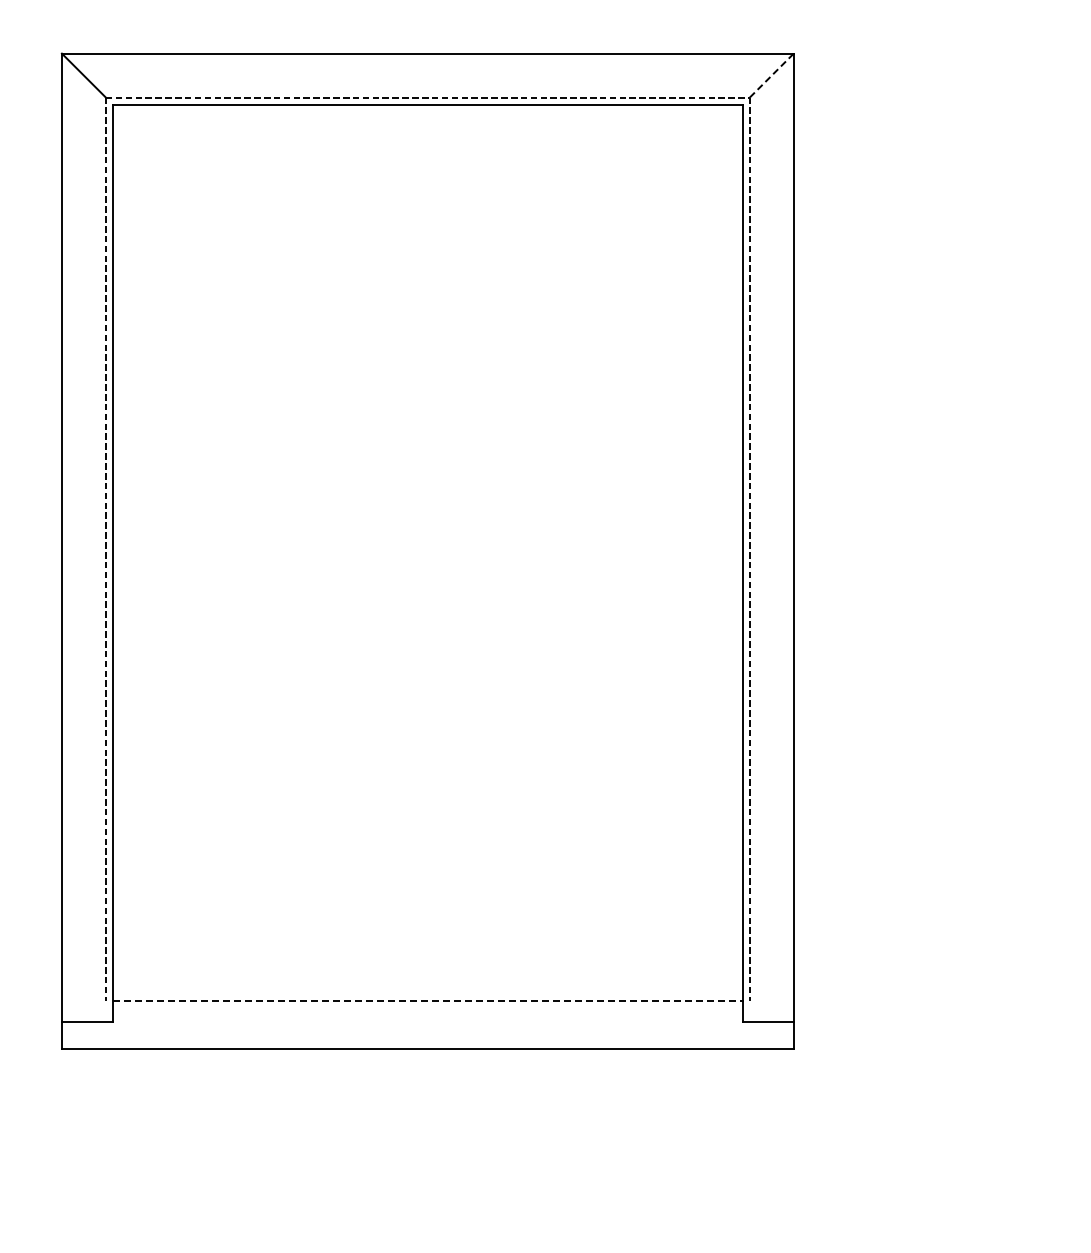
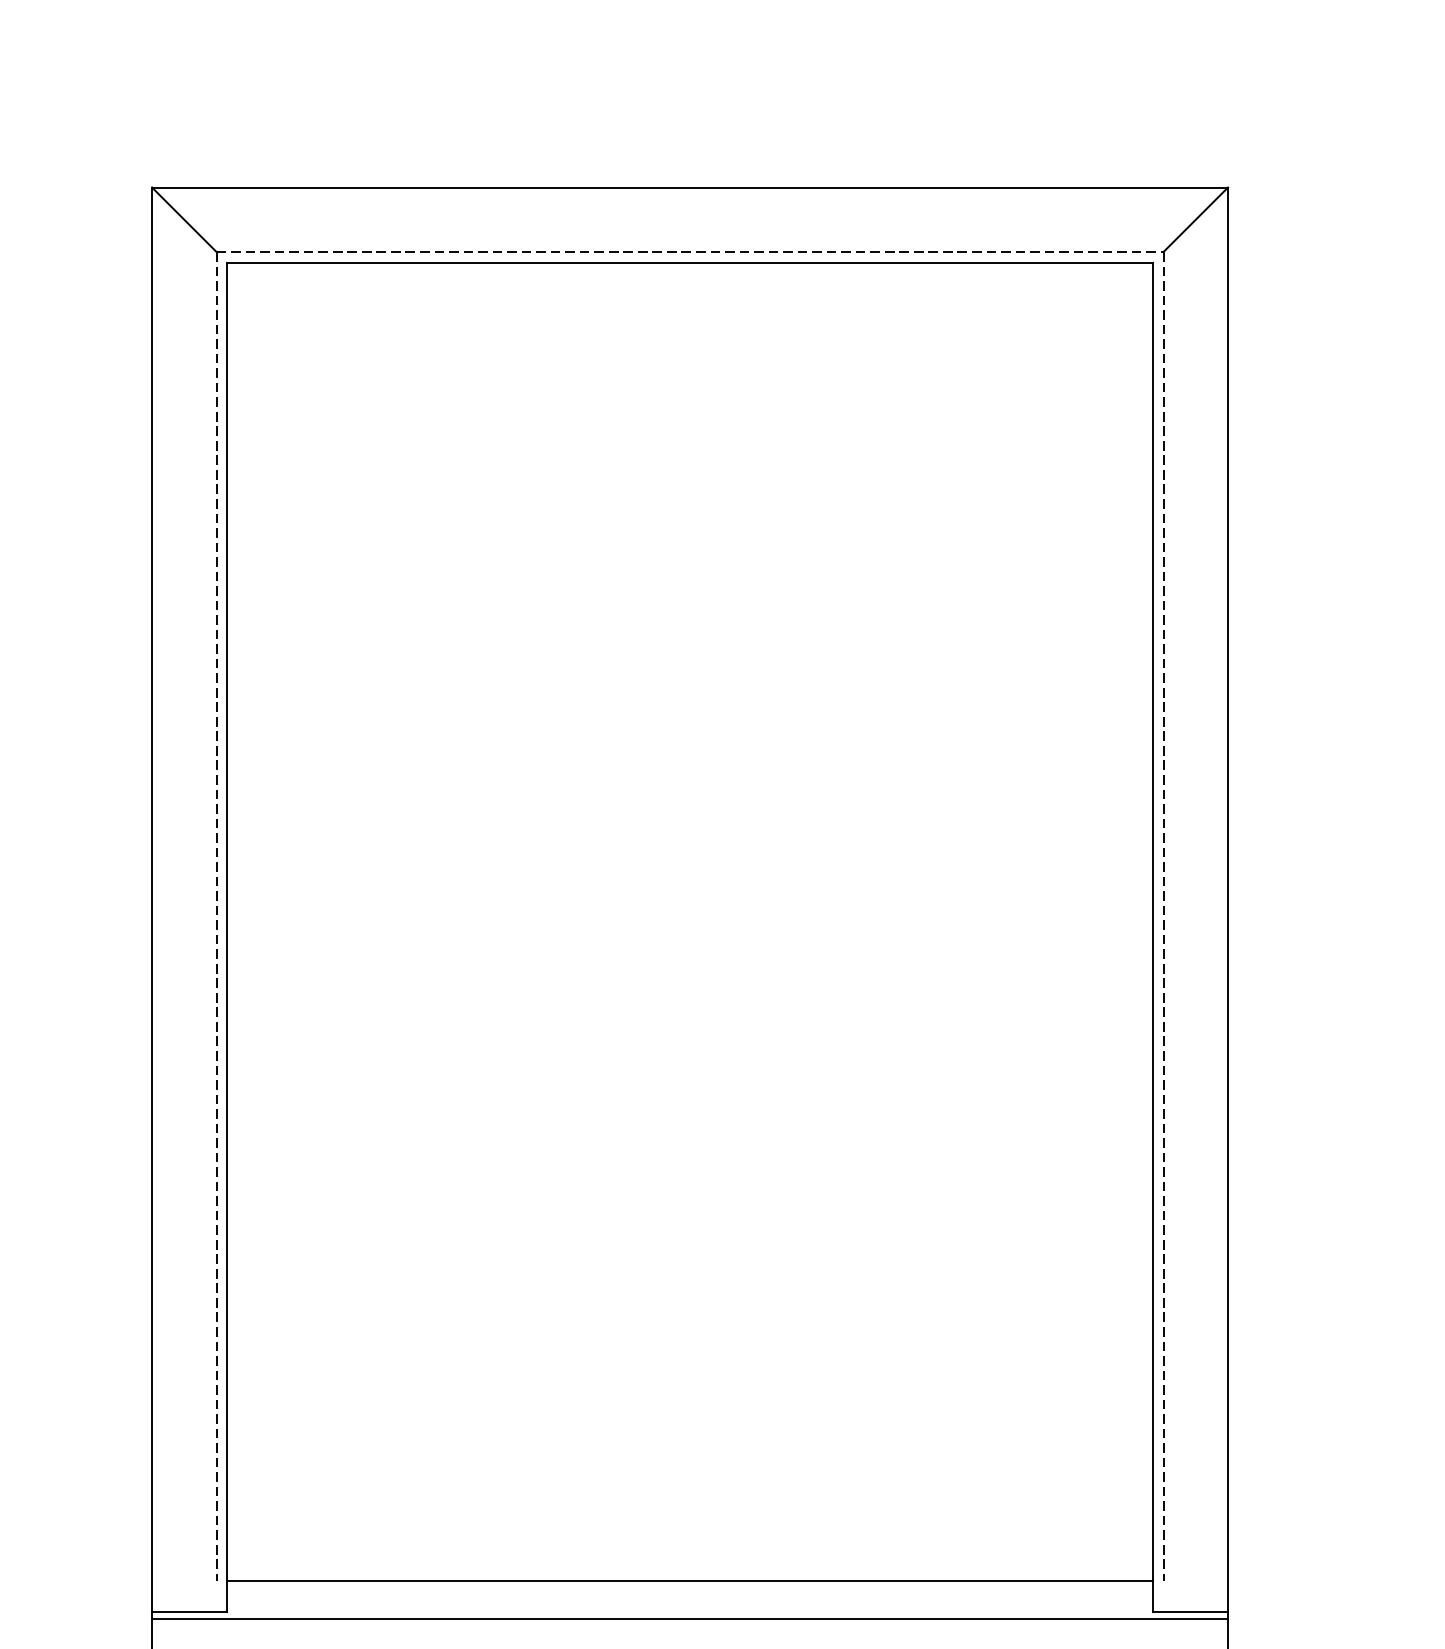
line: (772, 75) -> (1196, 219), dashed -> solid
line: (427, 1001) -> (689, 1581), dashed -> solid
line: (427, 1027) -> (689, 1619), added

